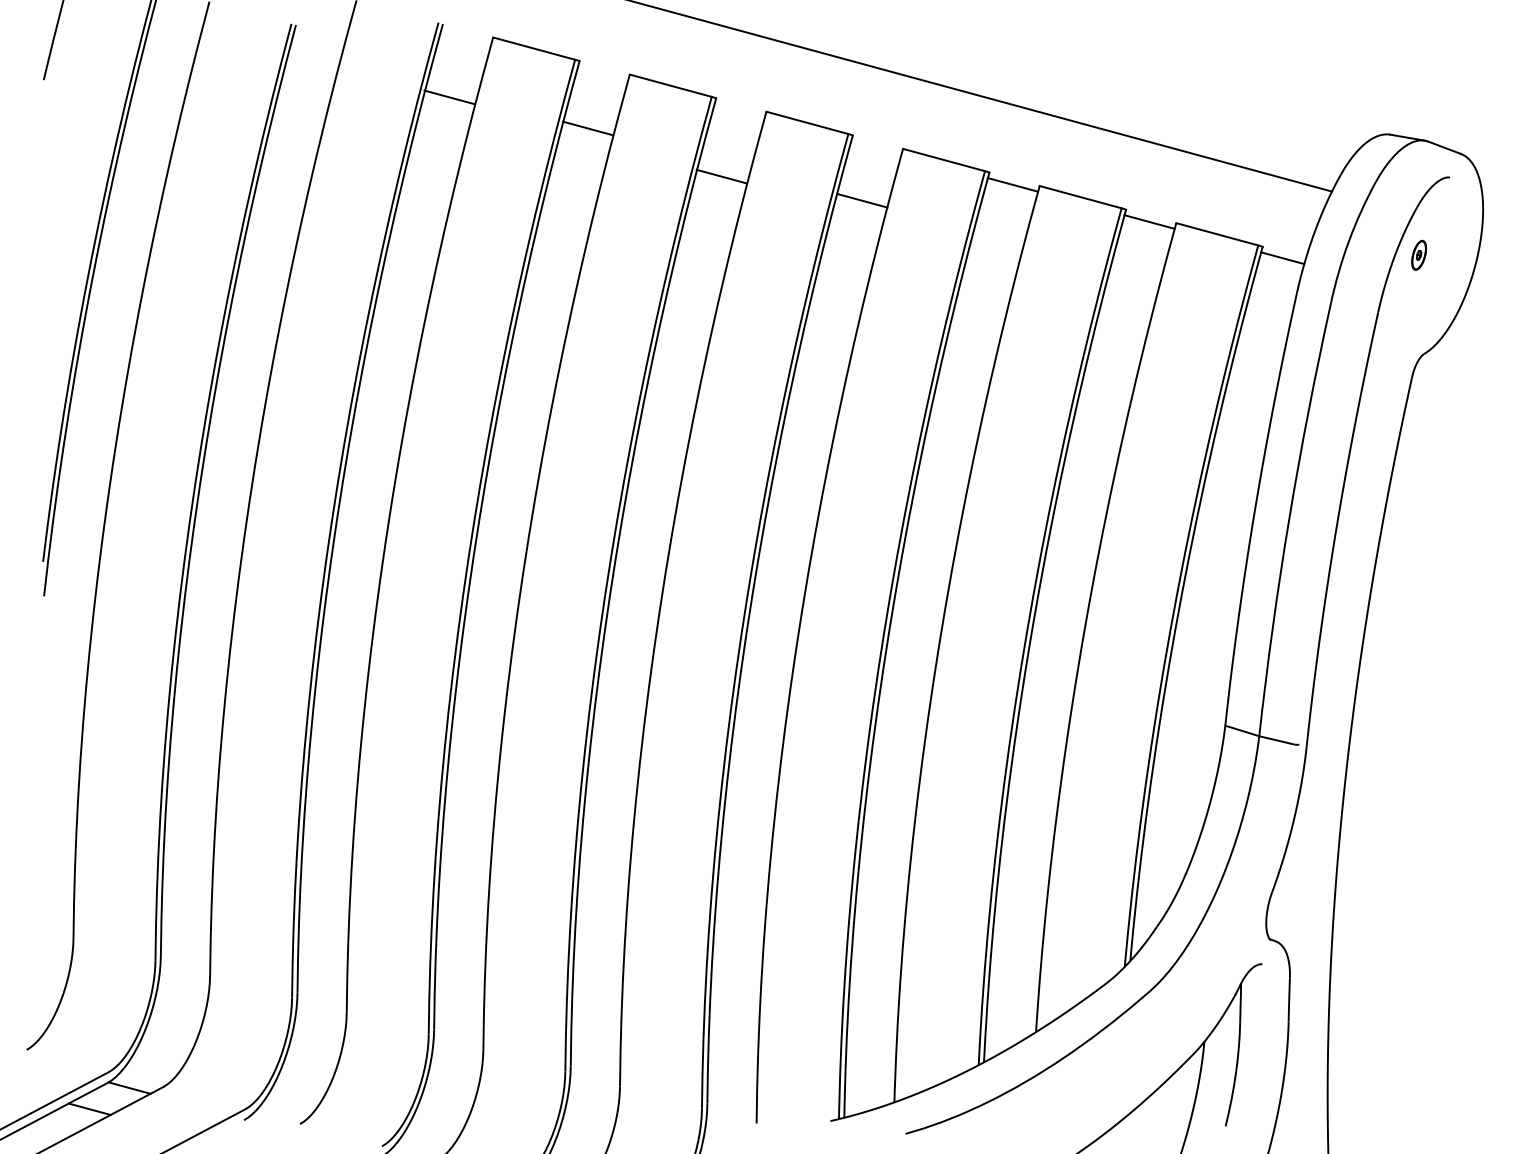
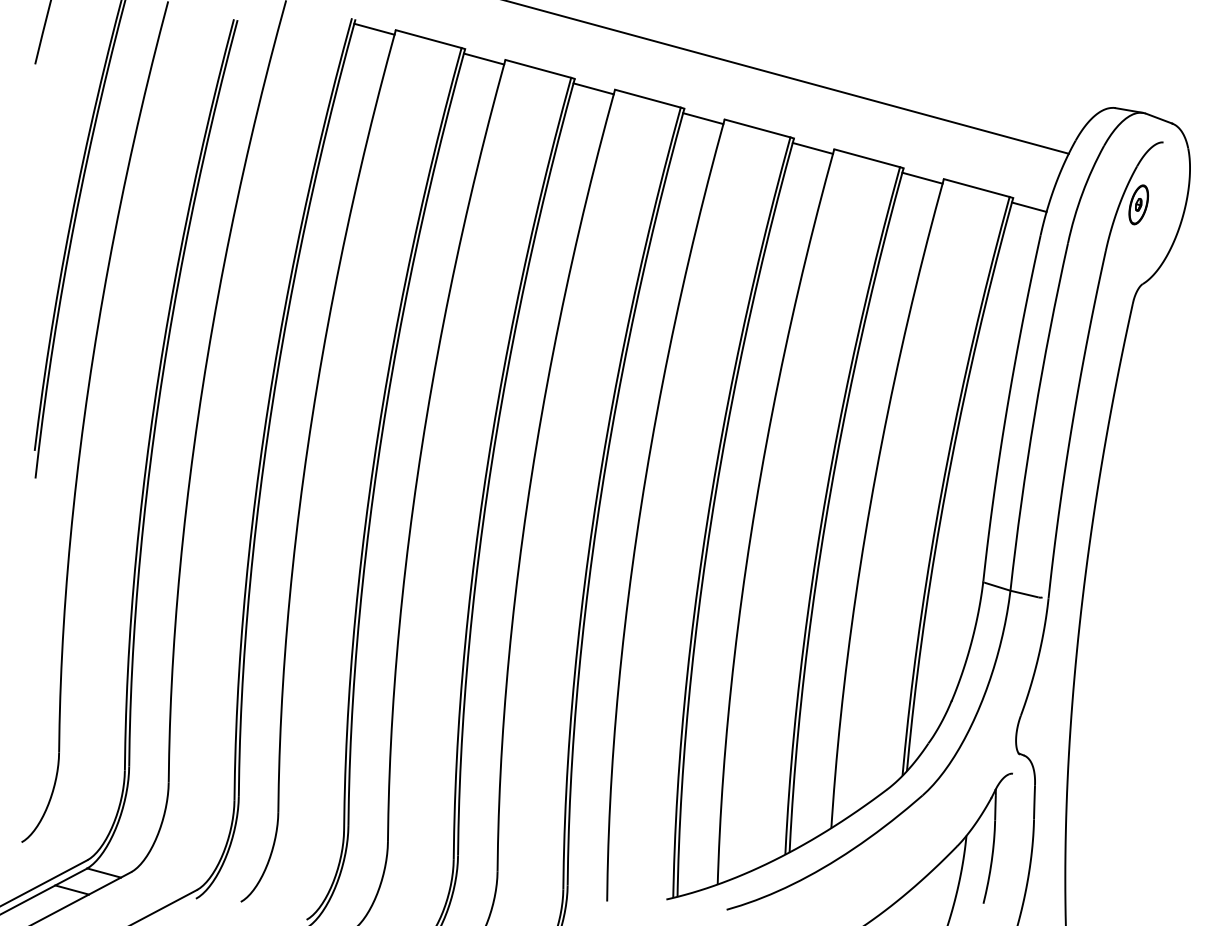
line: (449, 97) -> (374, 29), moved
line: (588, 128) -> (484, 59), moved
line: (721, 176) -> (593, 88), moved
line: (862, 200) -> (703, 118), moved
part: (1418, 255) -> (1138, 205), size x1.67

